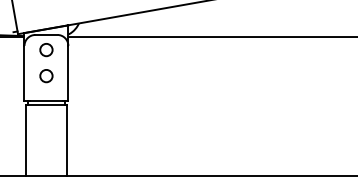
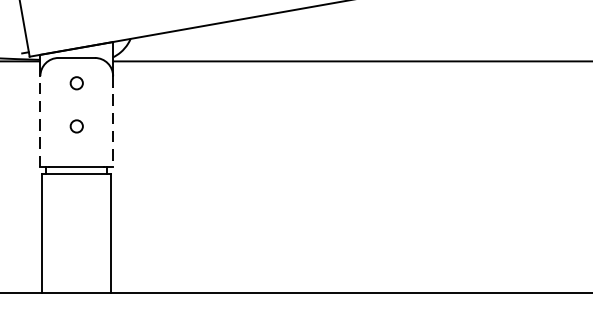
circle: (46, 50) -> (76, 83), size x0.6
line: (24, 72) -> (40, 120), solid -> dashed
line: (68, 73) -> (113, 121), solid -> dashed
circle: (46, 76) -> (76, 126), size x0.6

